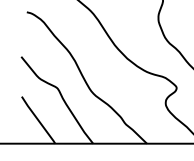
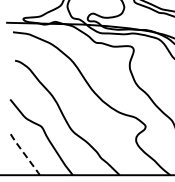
line: (38, 121) -> (25, 155), solid -> dashed

